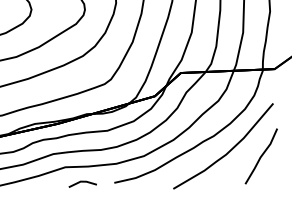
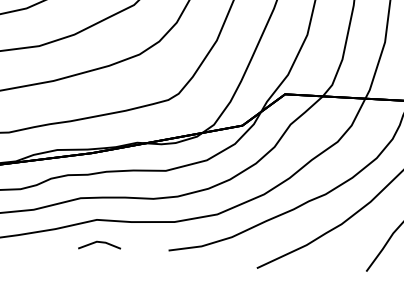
line: (82, 182) -> (99, 243), moved

